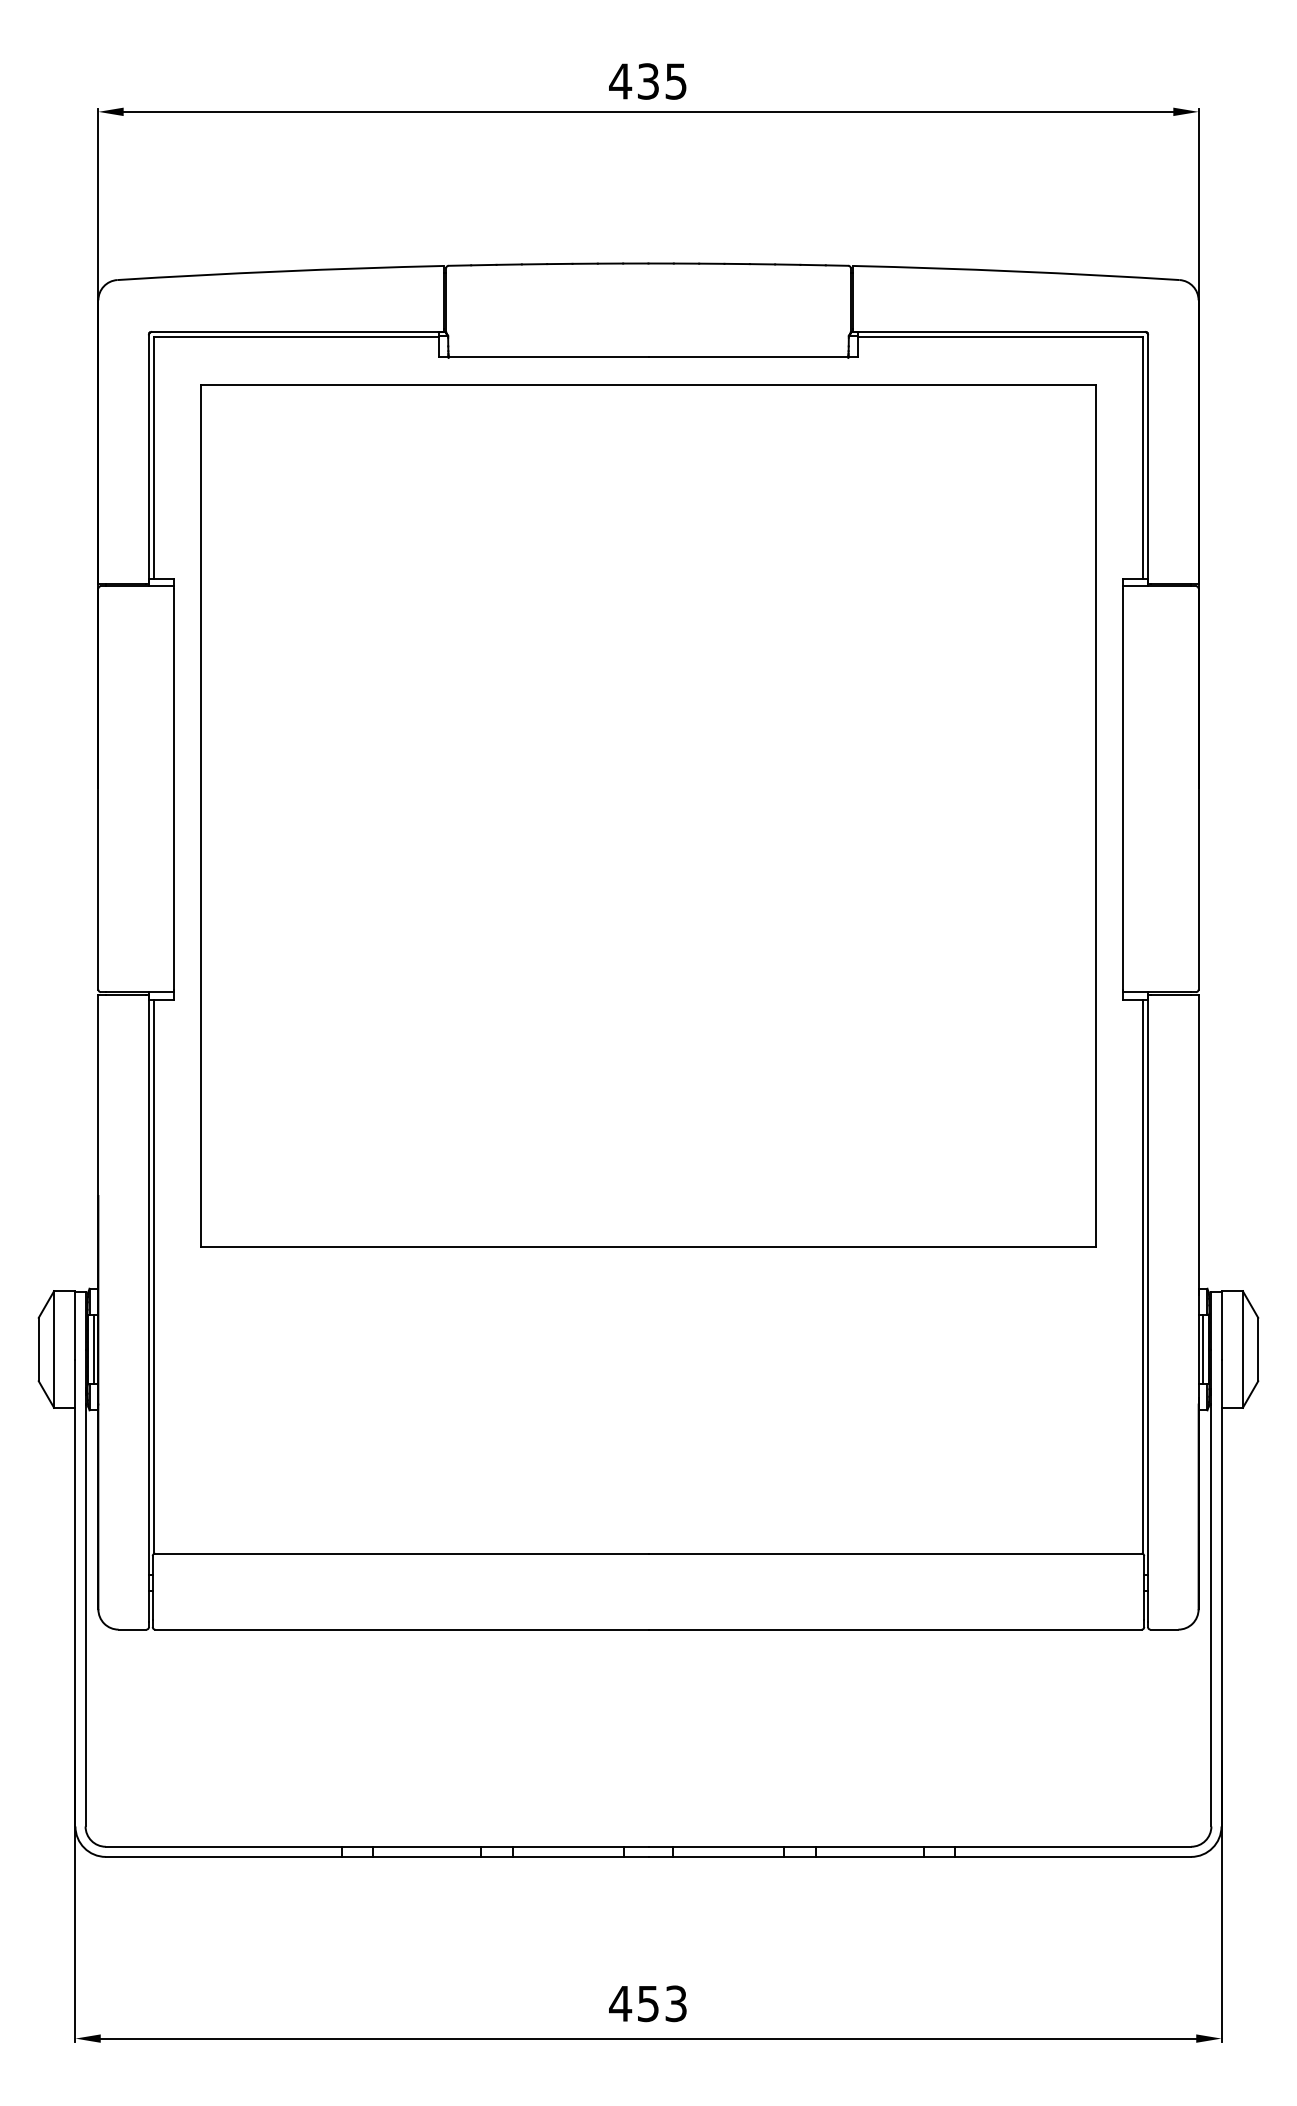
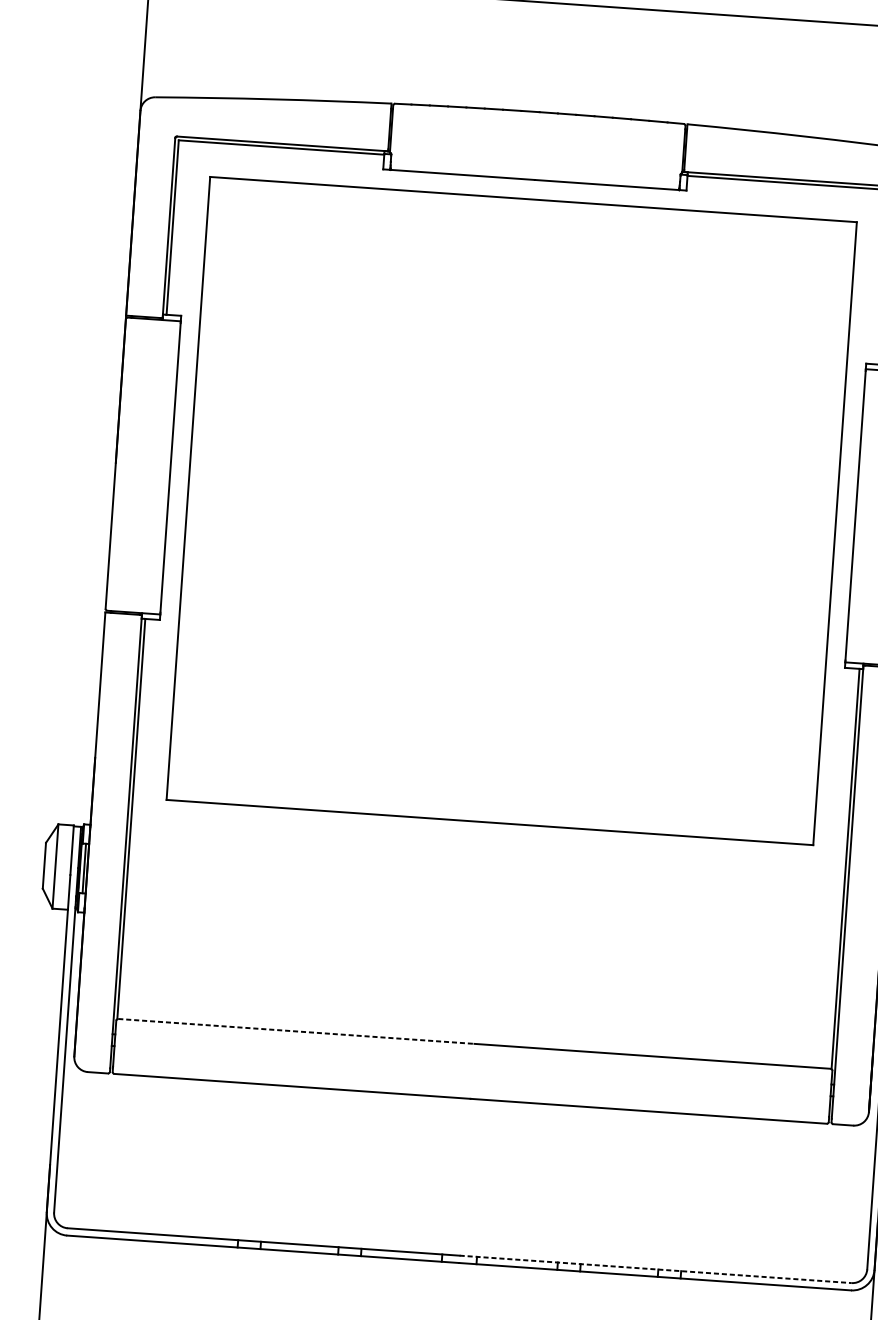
line: (401, 1553) -> (296, 1031), solid -> dashed
line: (920, 1846) -> (656, 1269), solid -> dashed

